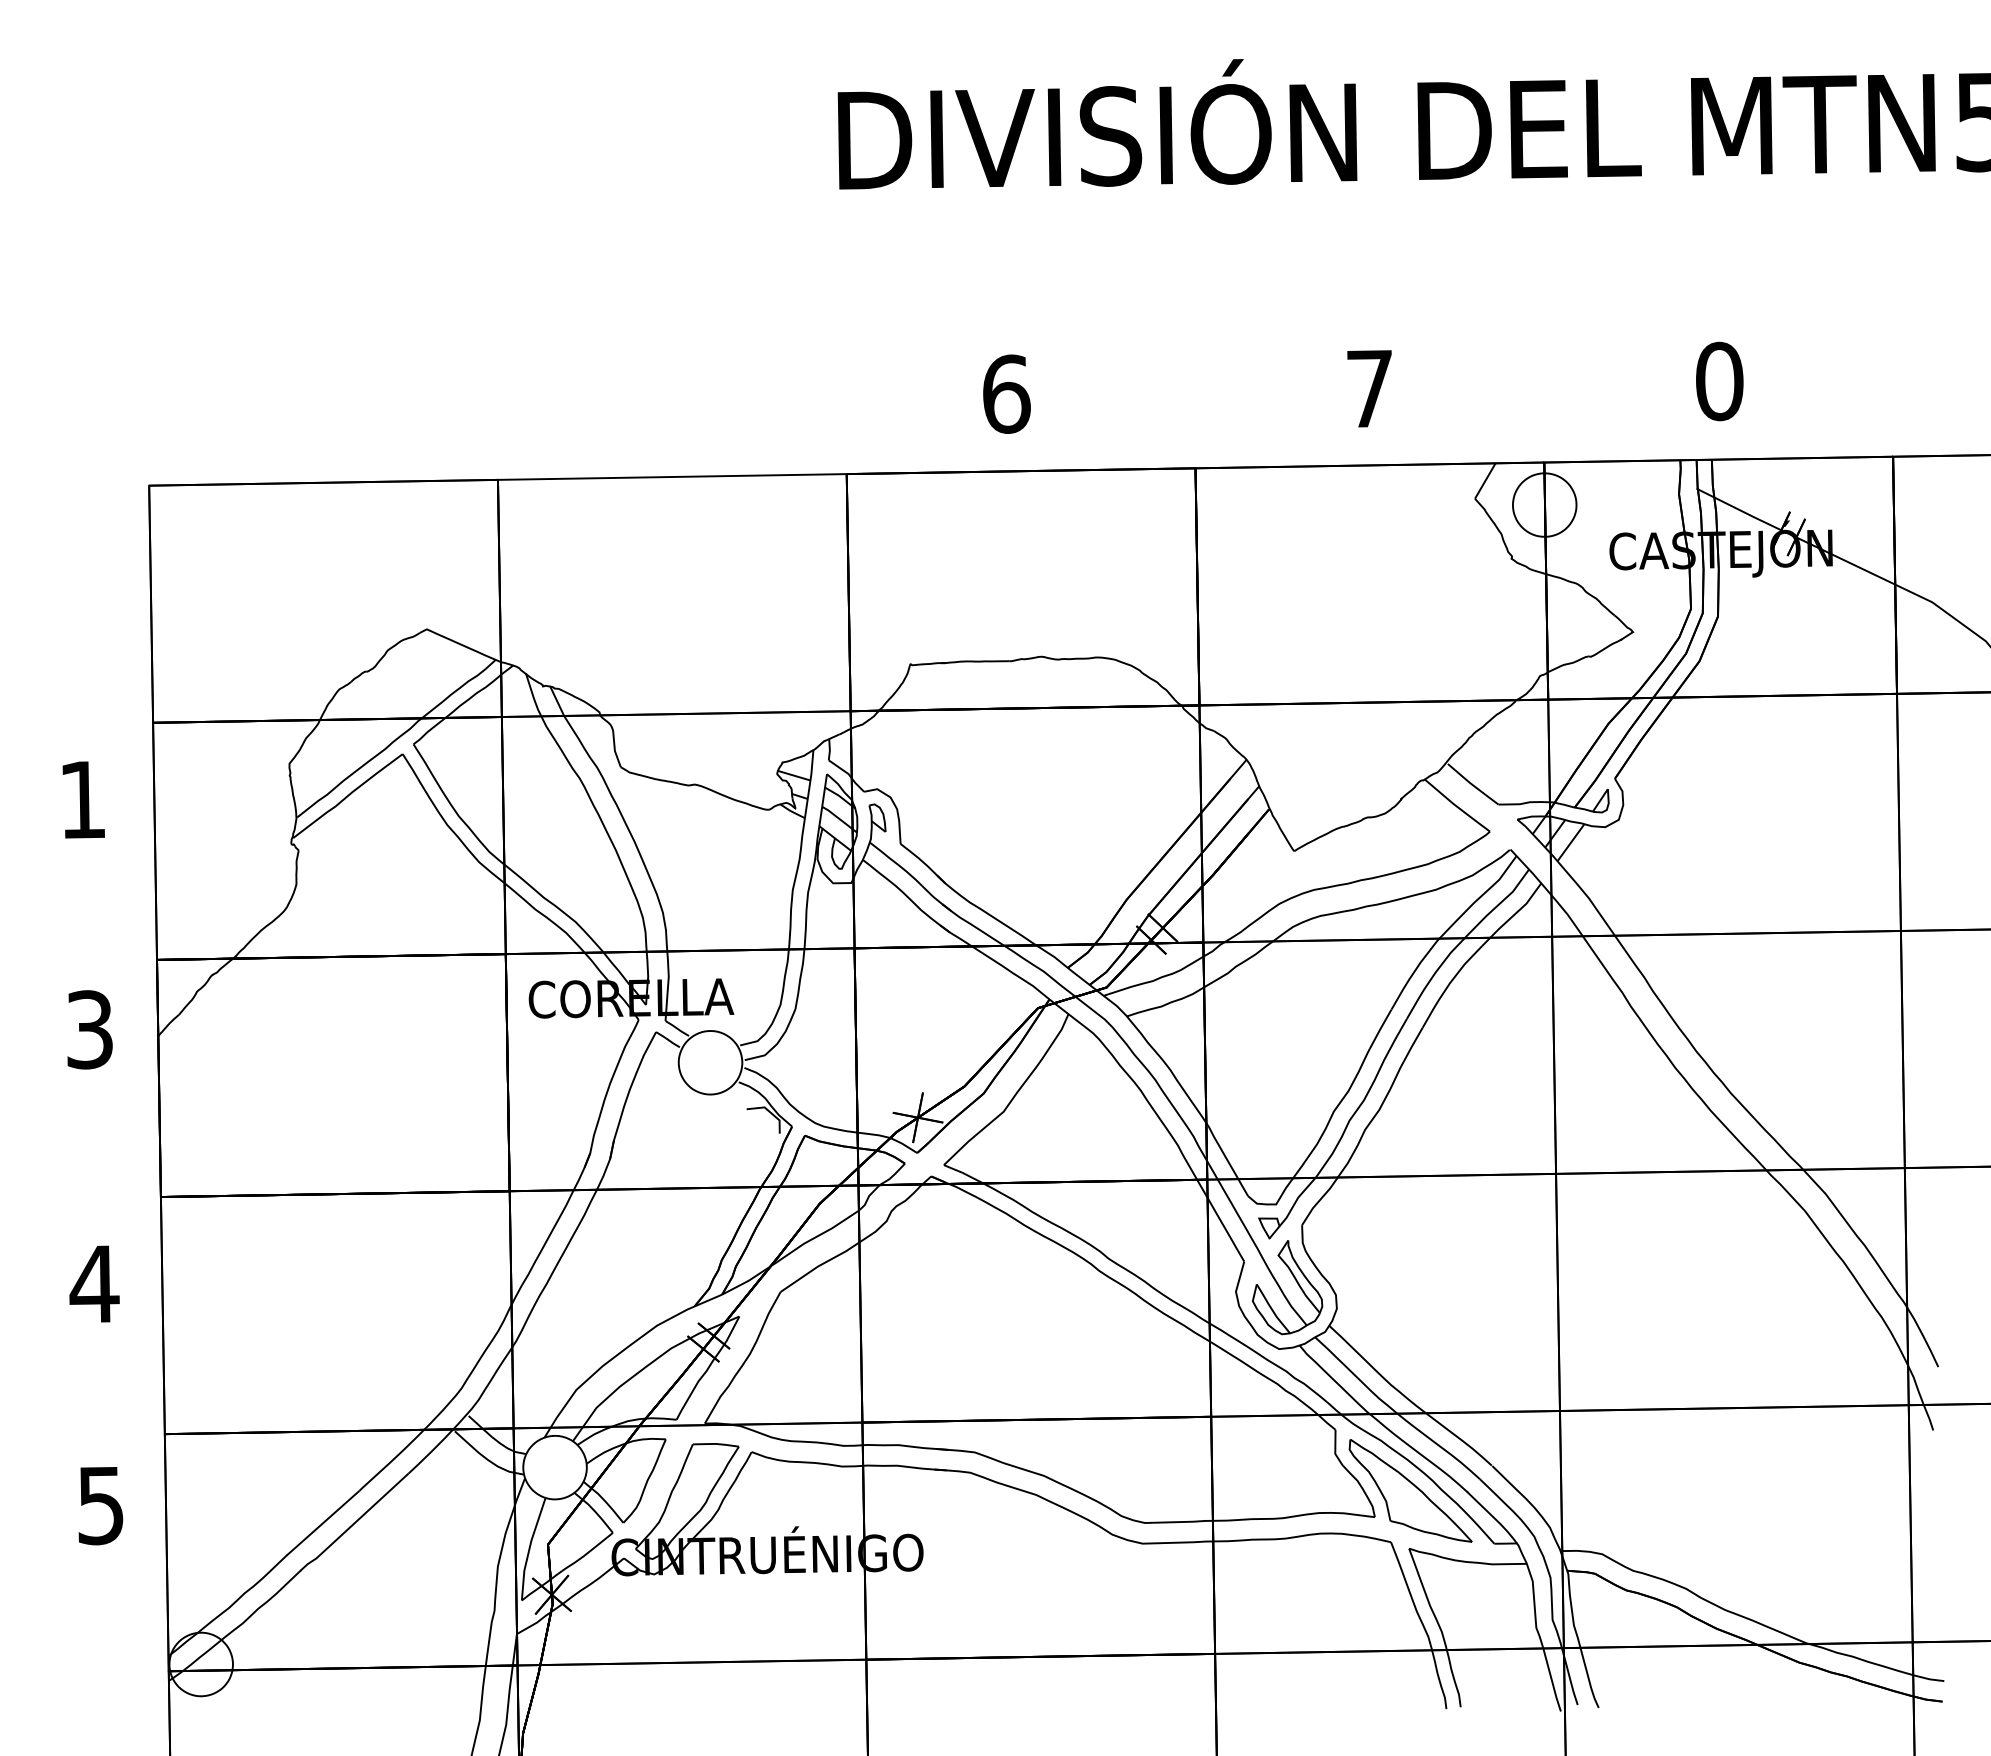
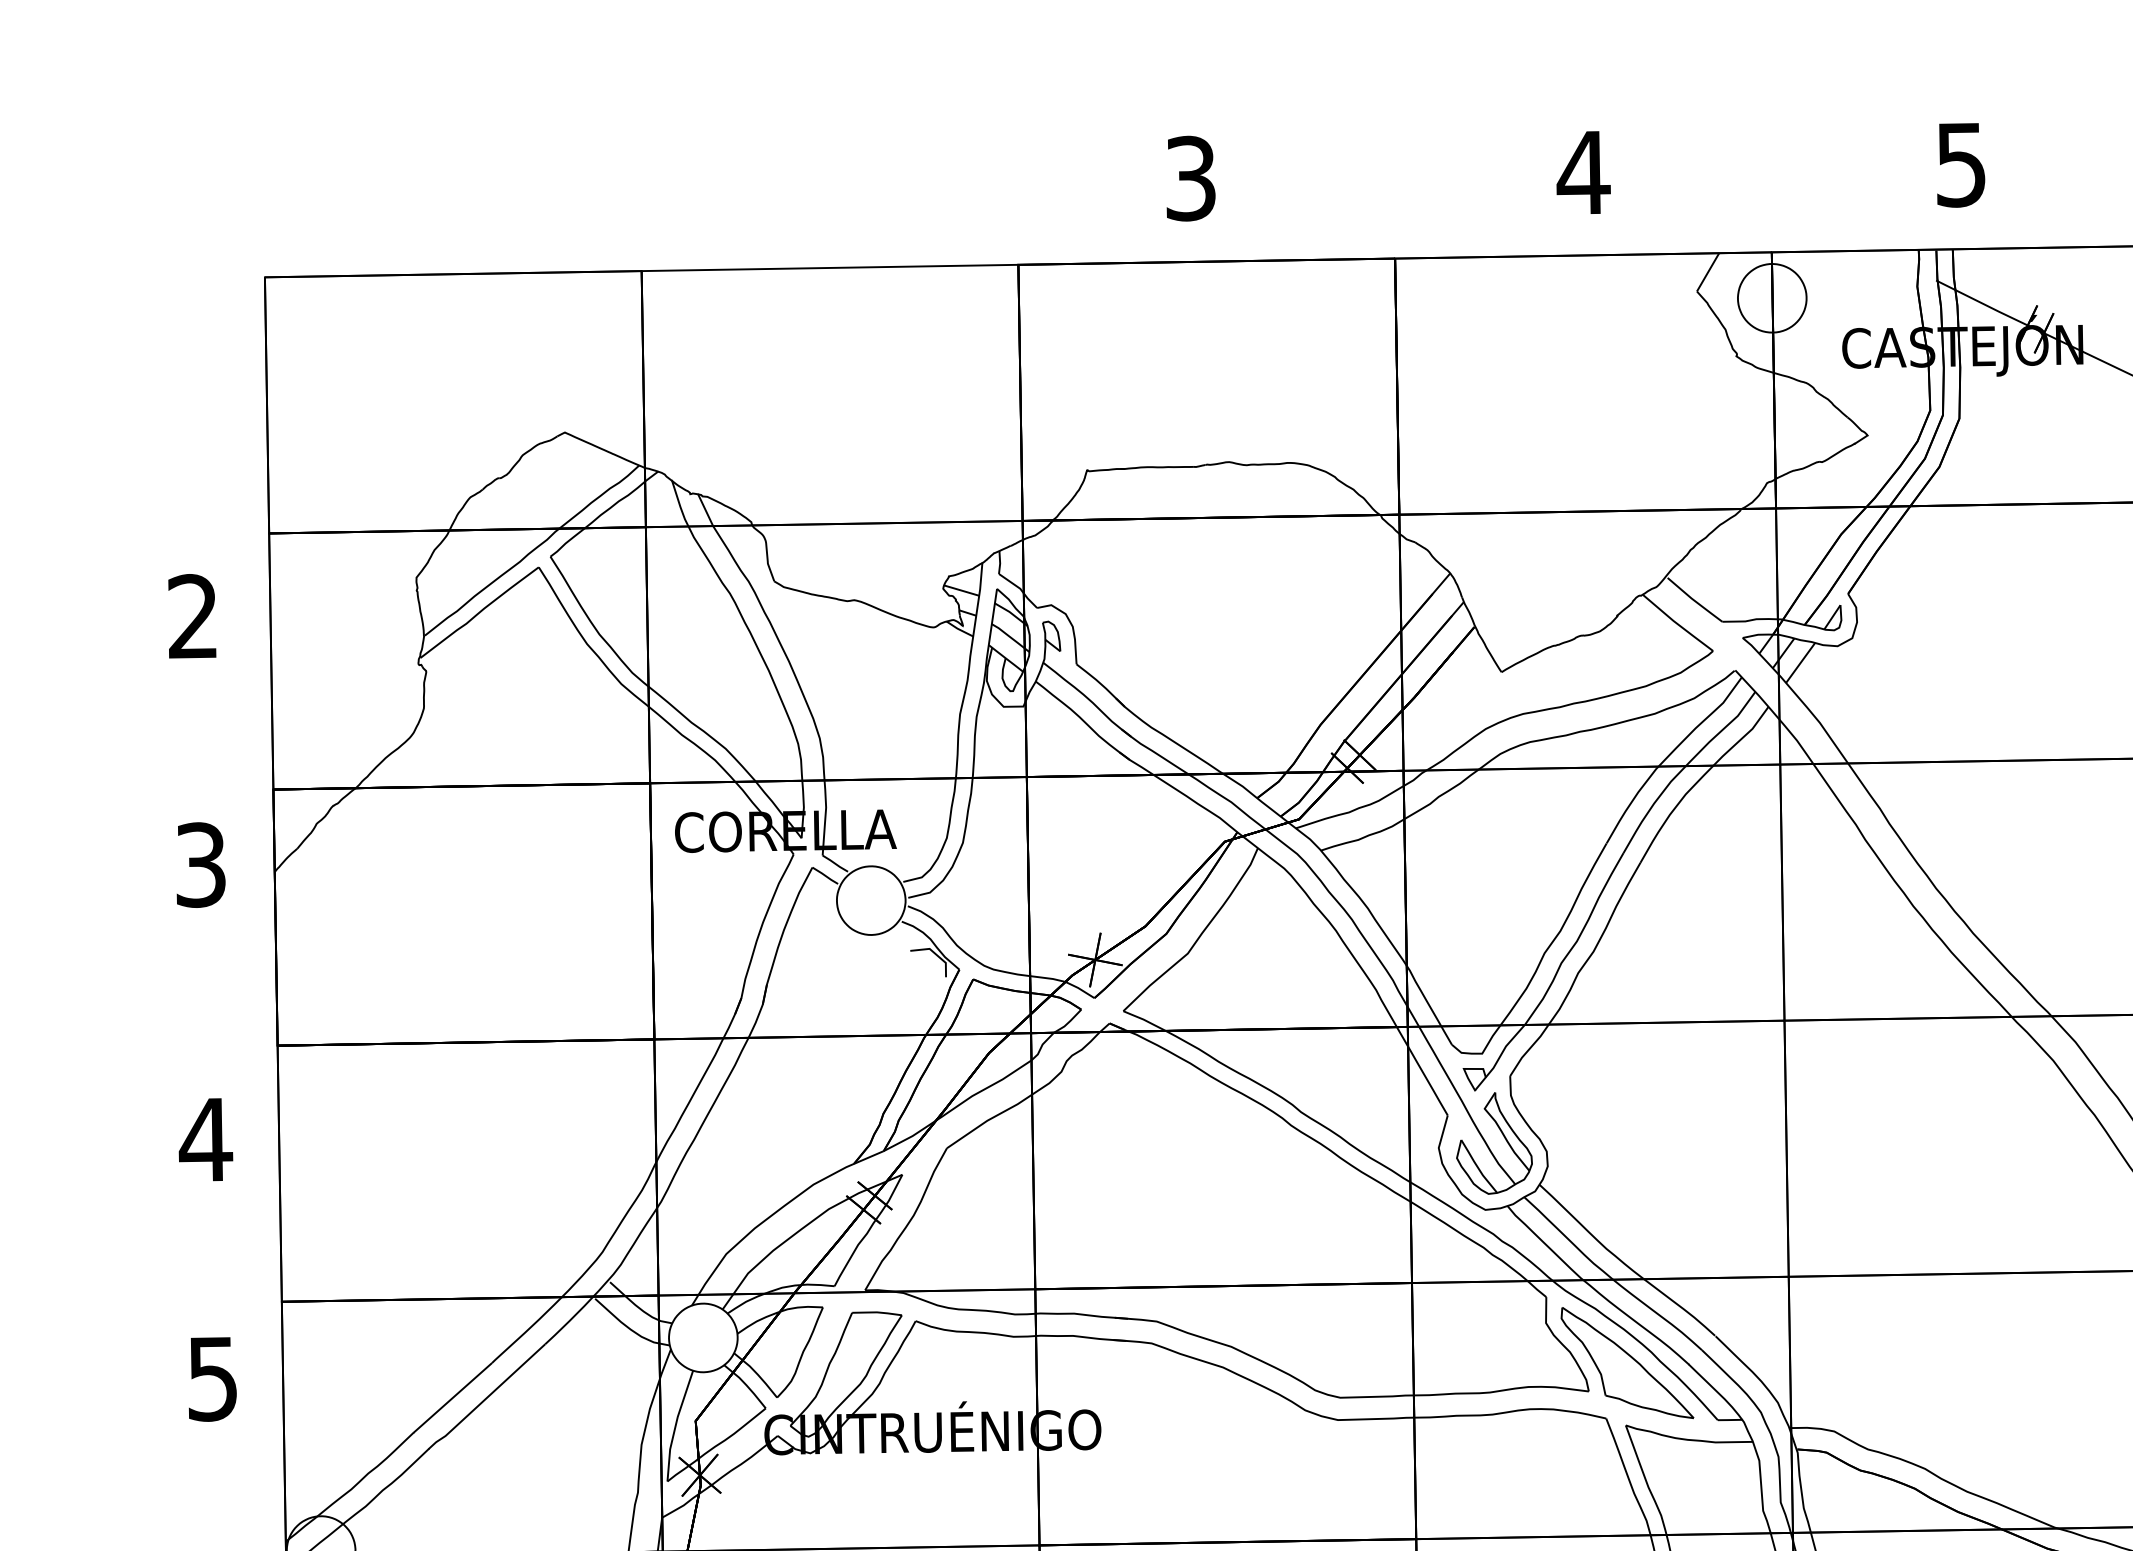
text: (1719, 381) -> (1961, 164), 0 -> 5
text: (1370, 388) -> (1584, 172), 7 -> 4
text: (1006, 394) -> (1190, 178), 6 -> 3
text: (81, 799) -> (191, 616), 1 -> 2

